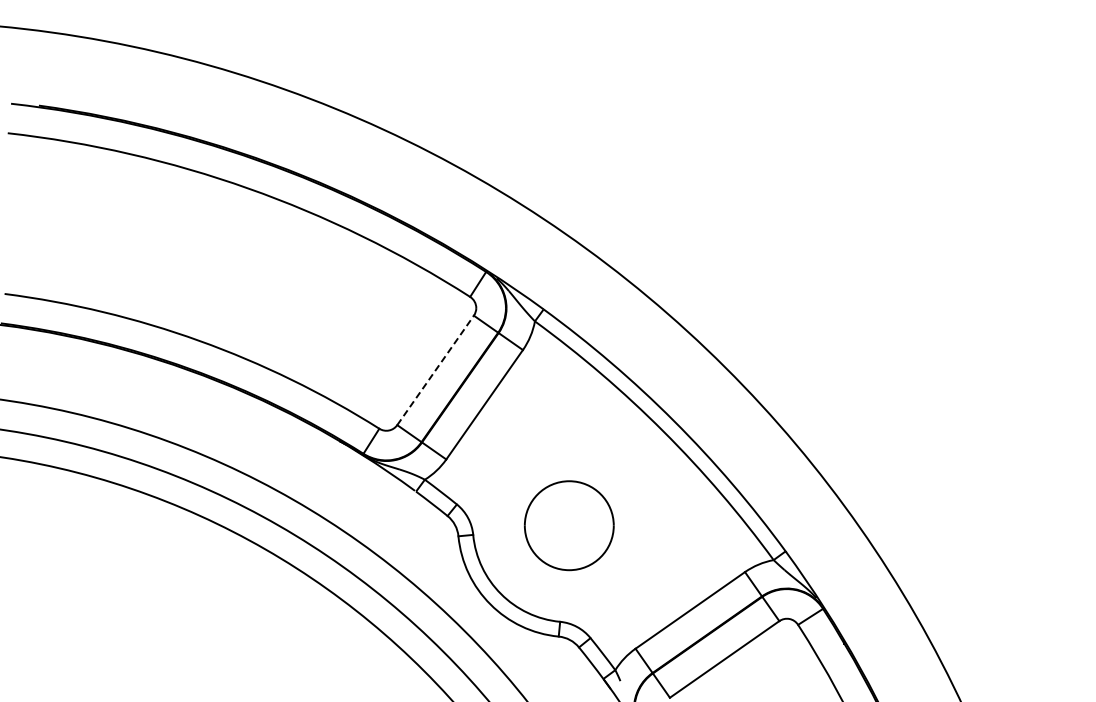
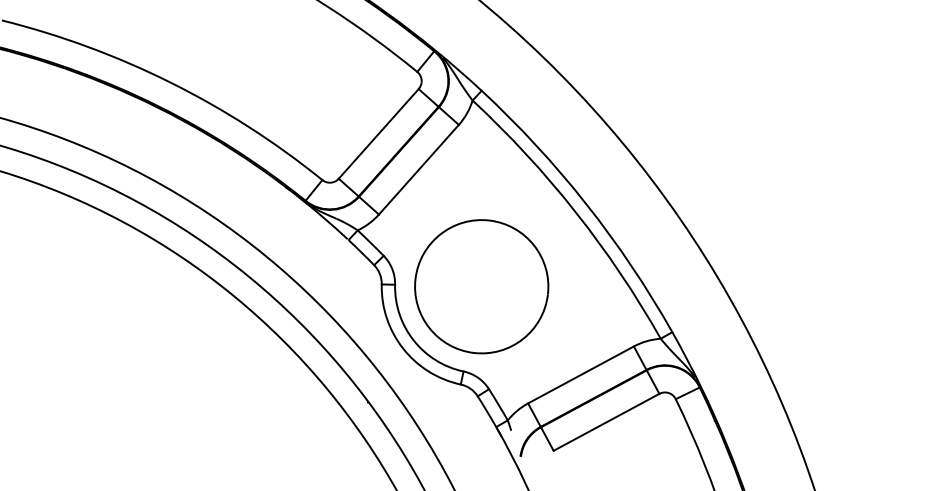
line: (435, 370) -> (378, 133), dashed -> solid
part: (569, 525) -> (482, 286), size x1.67

